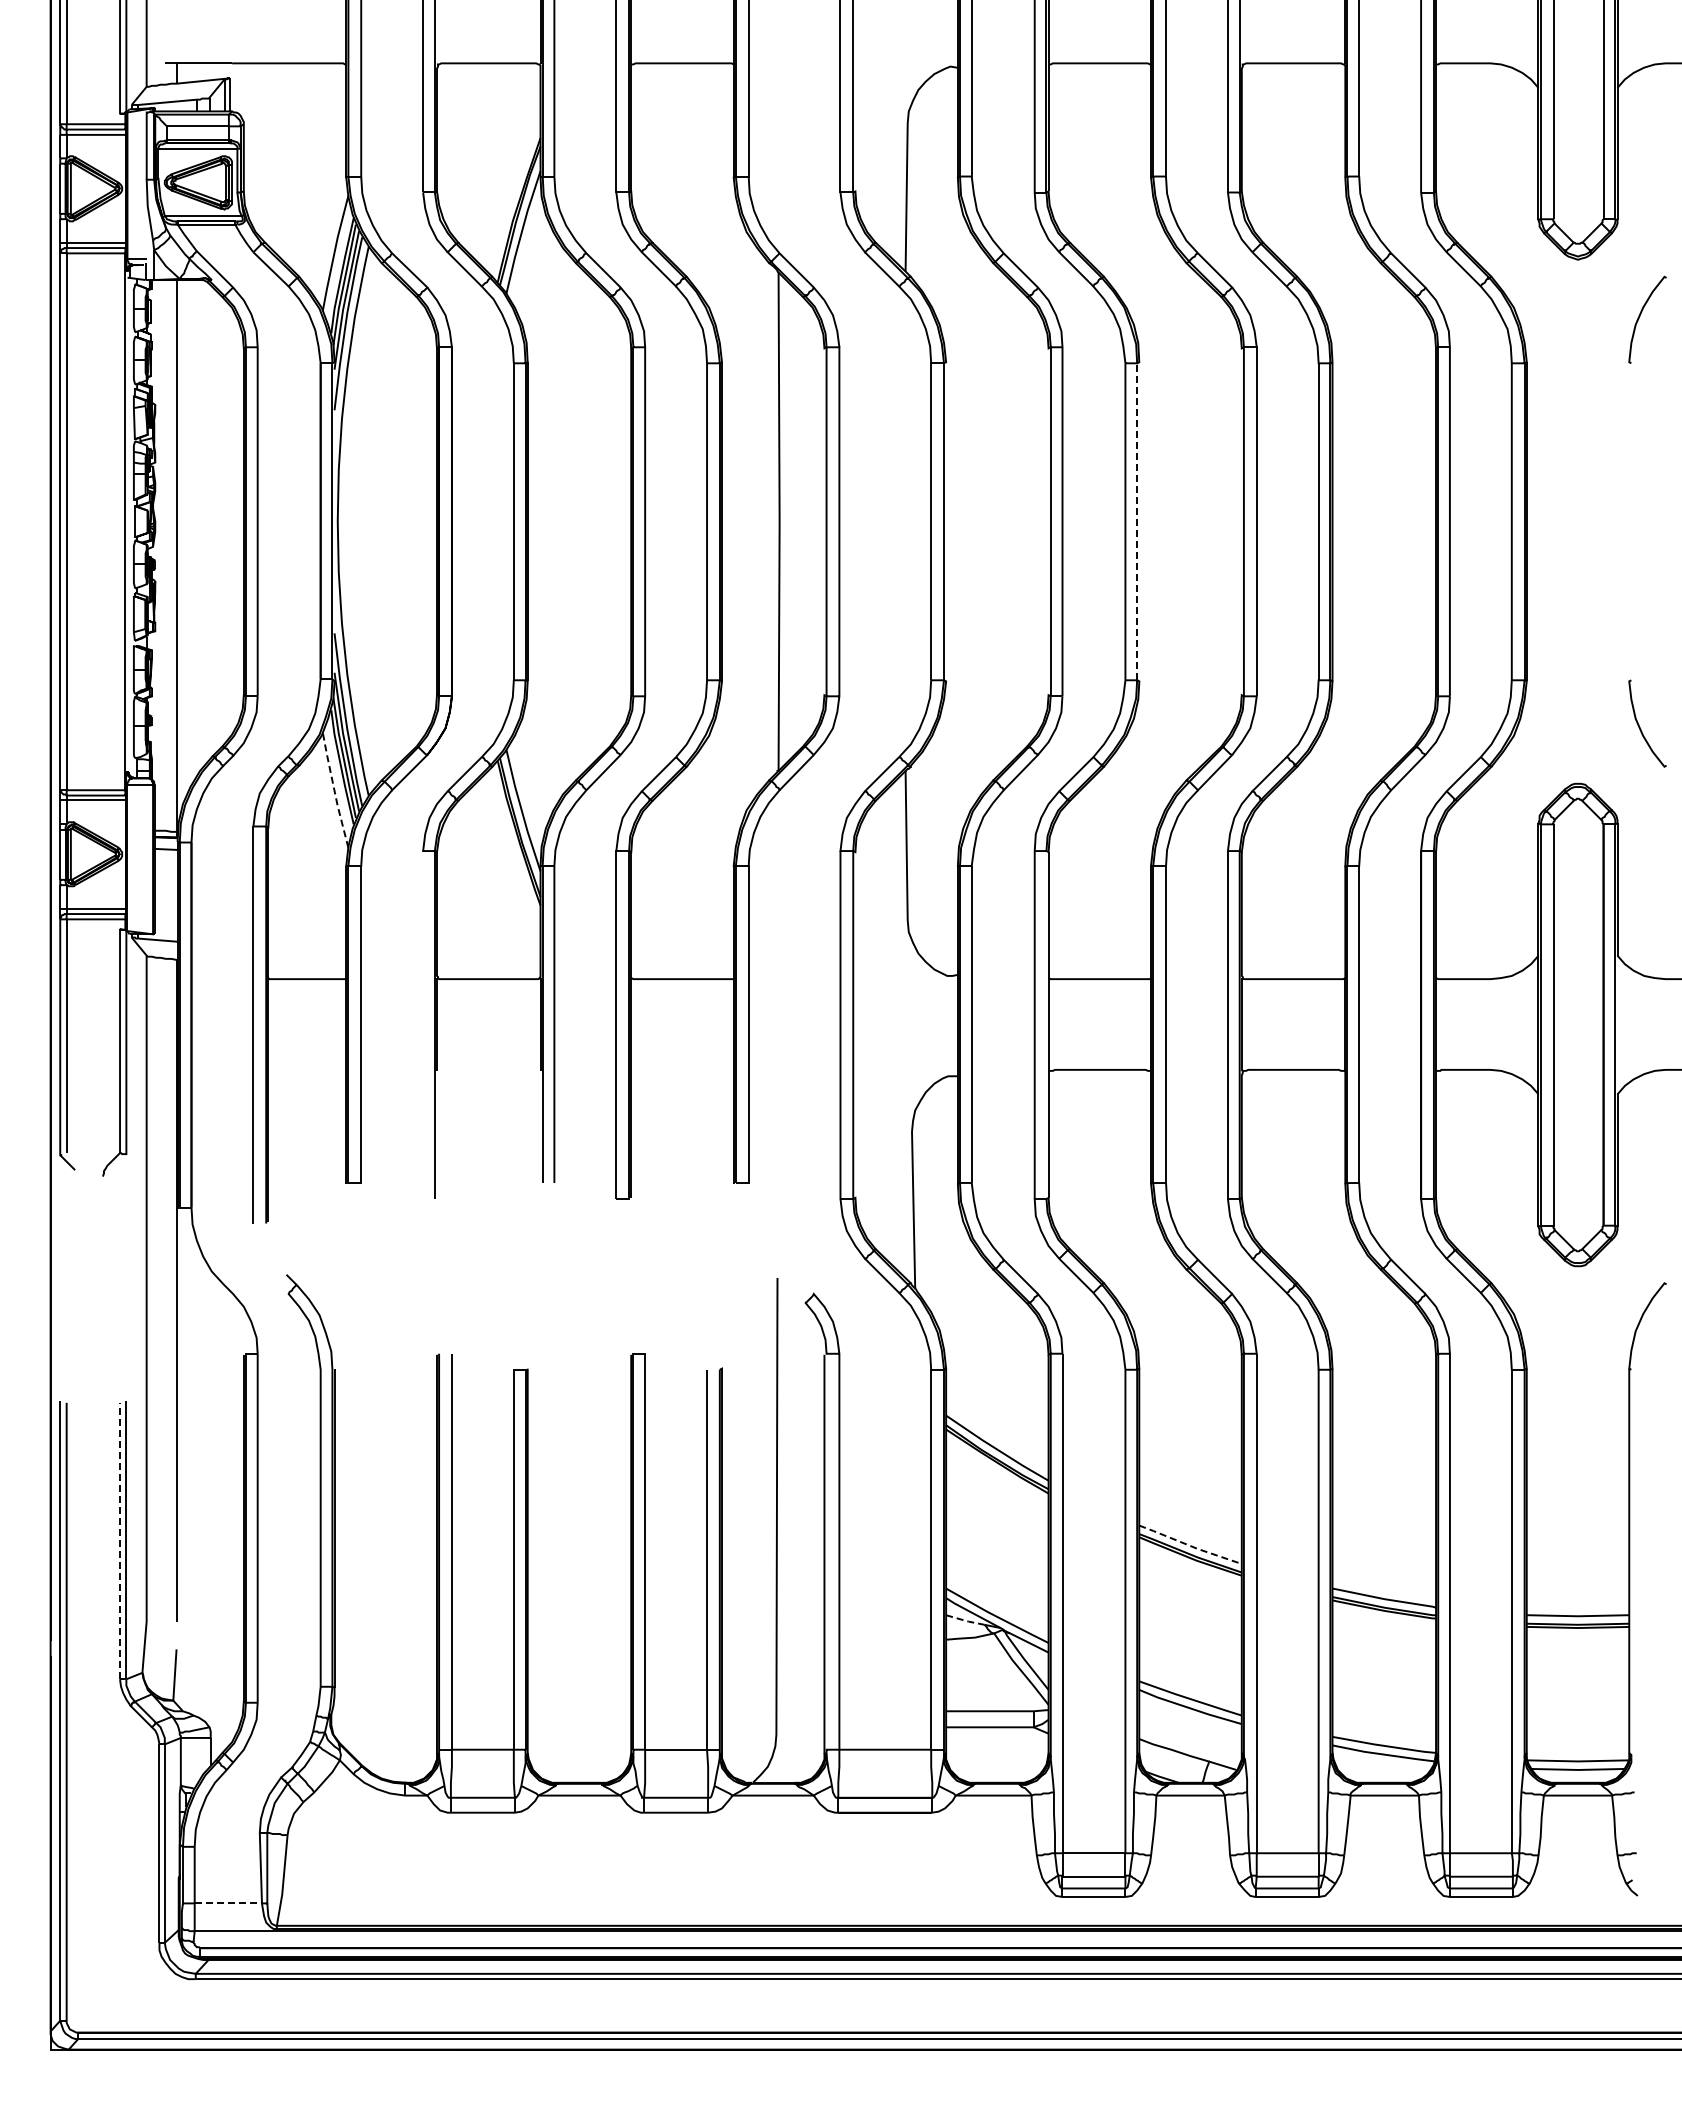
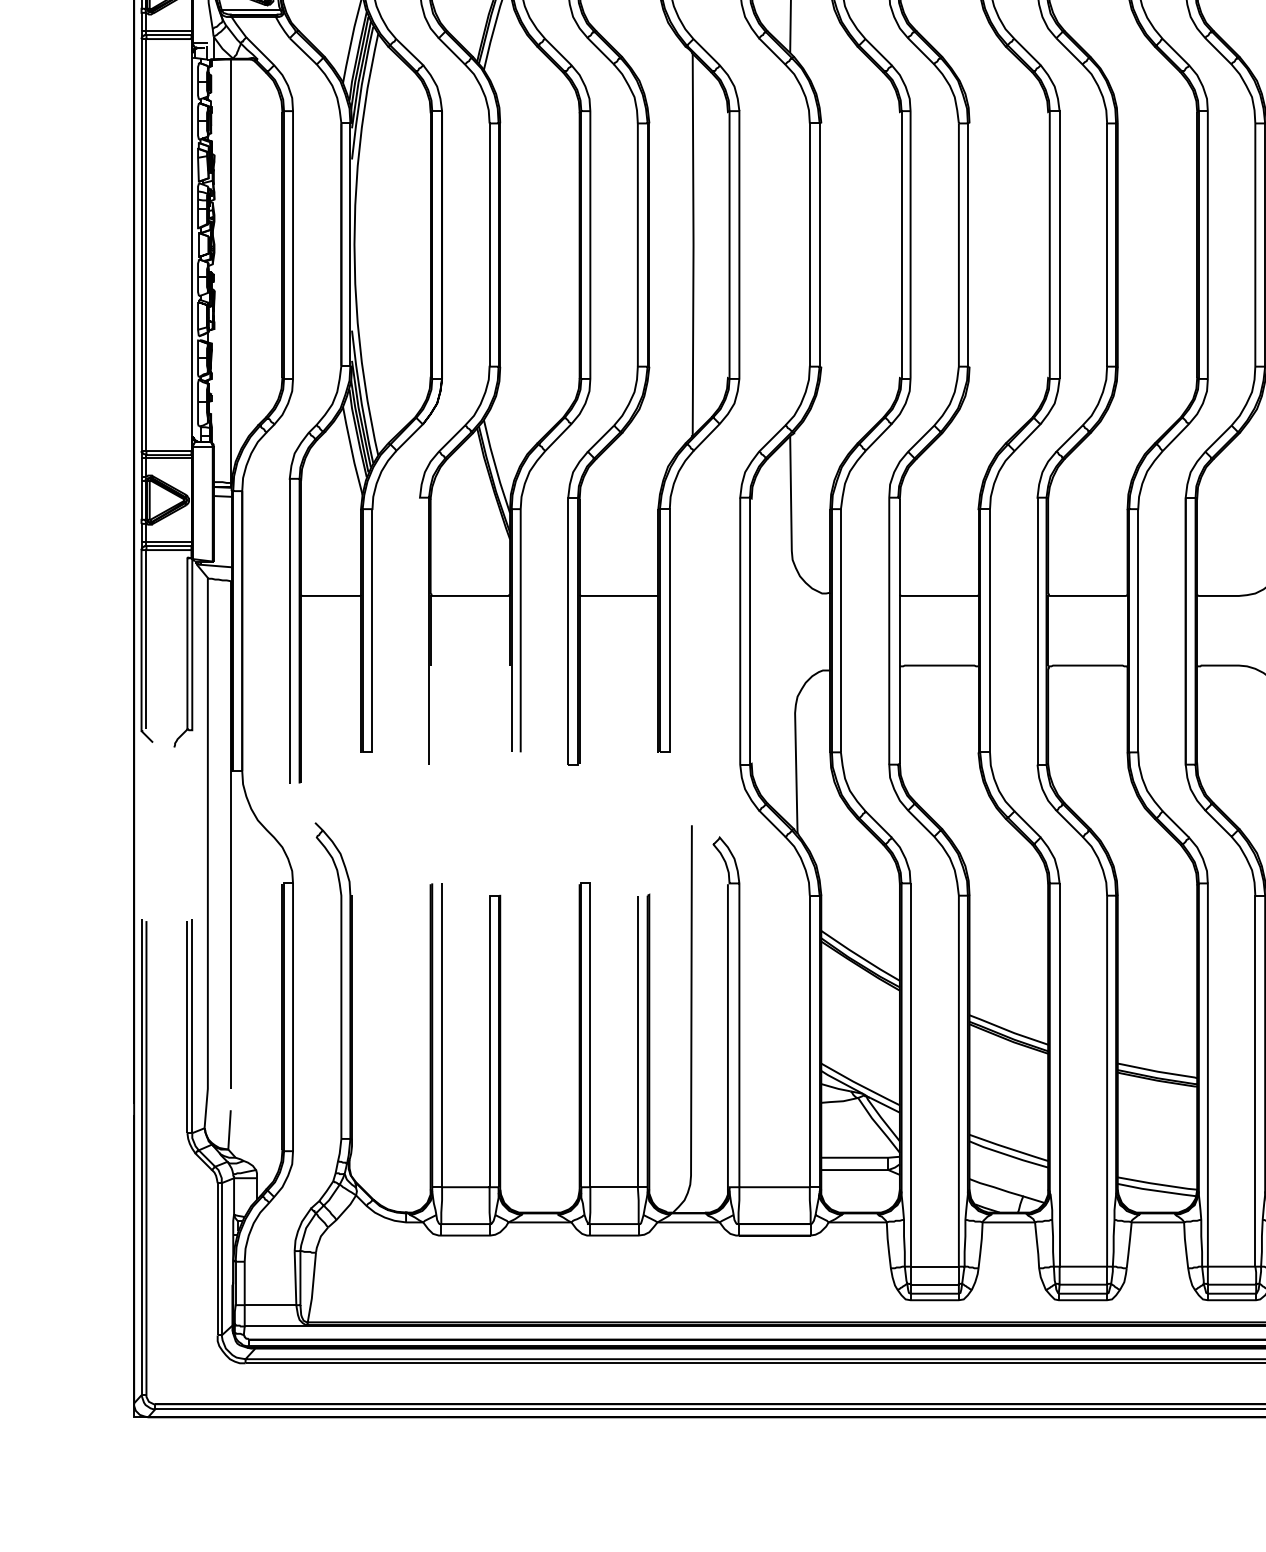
line: (1137, 521) -> (968, 244), dashed -> solid
line: (334, 789) -> (351, 450), dashed -> solid
line: (120, 1540) -> (187, 1026), dashed -> solid
line: (1190, 1546) -> (1008, 1031), dashed -> solid
line: (965, 1620) -> (836, 1088), dashed -> solid
line: (228, 1903) -> (270, 1305), dashed -> solid

